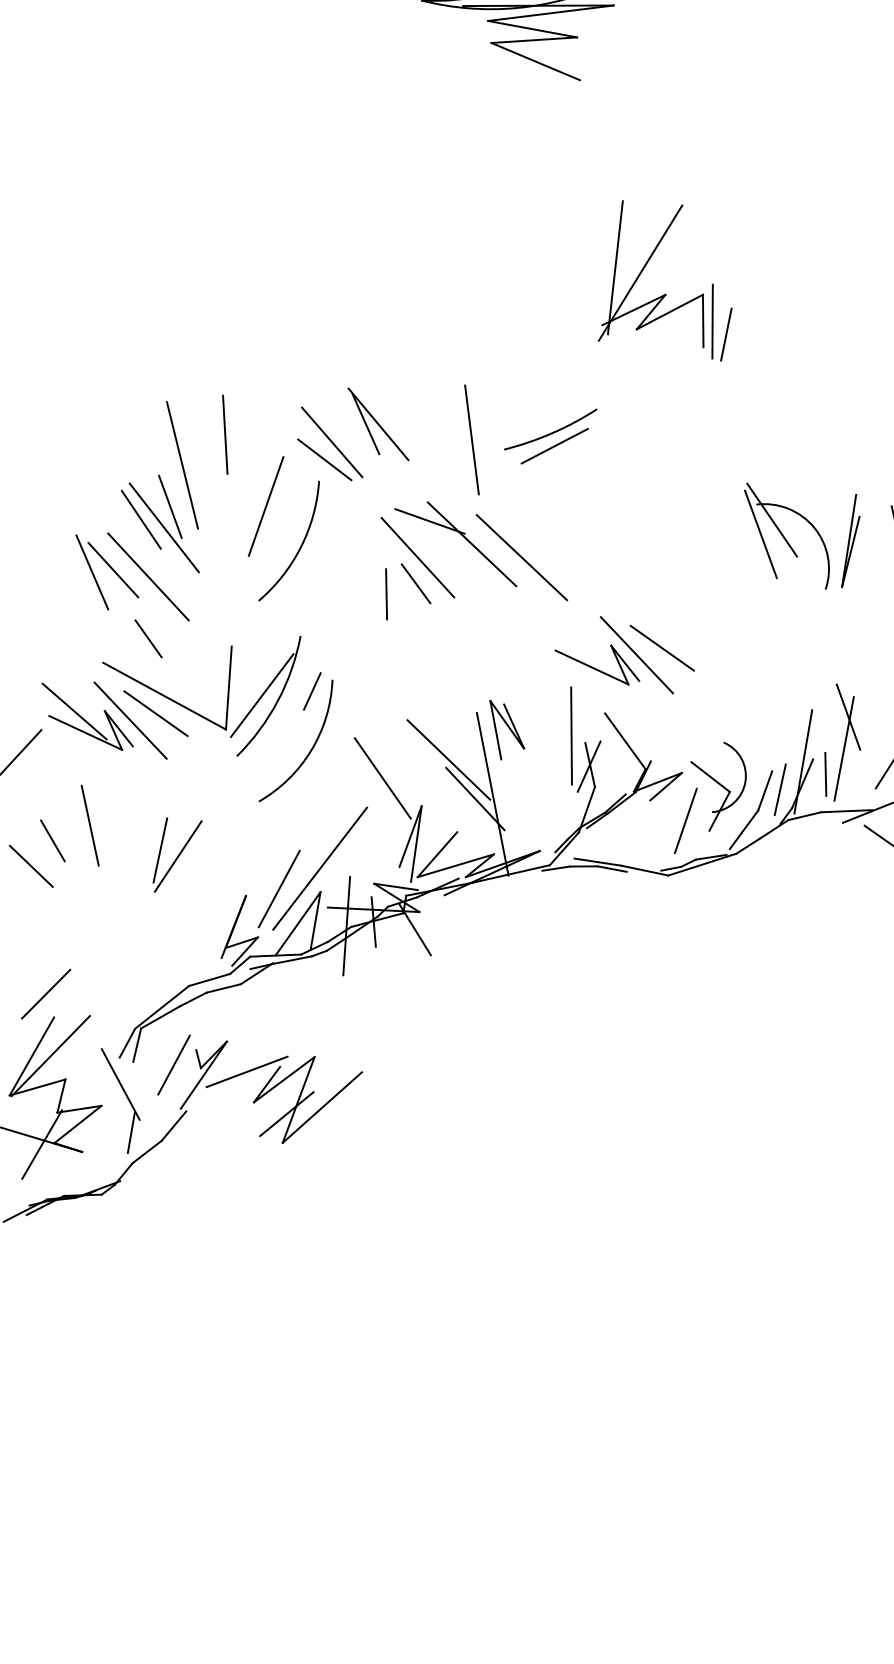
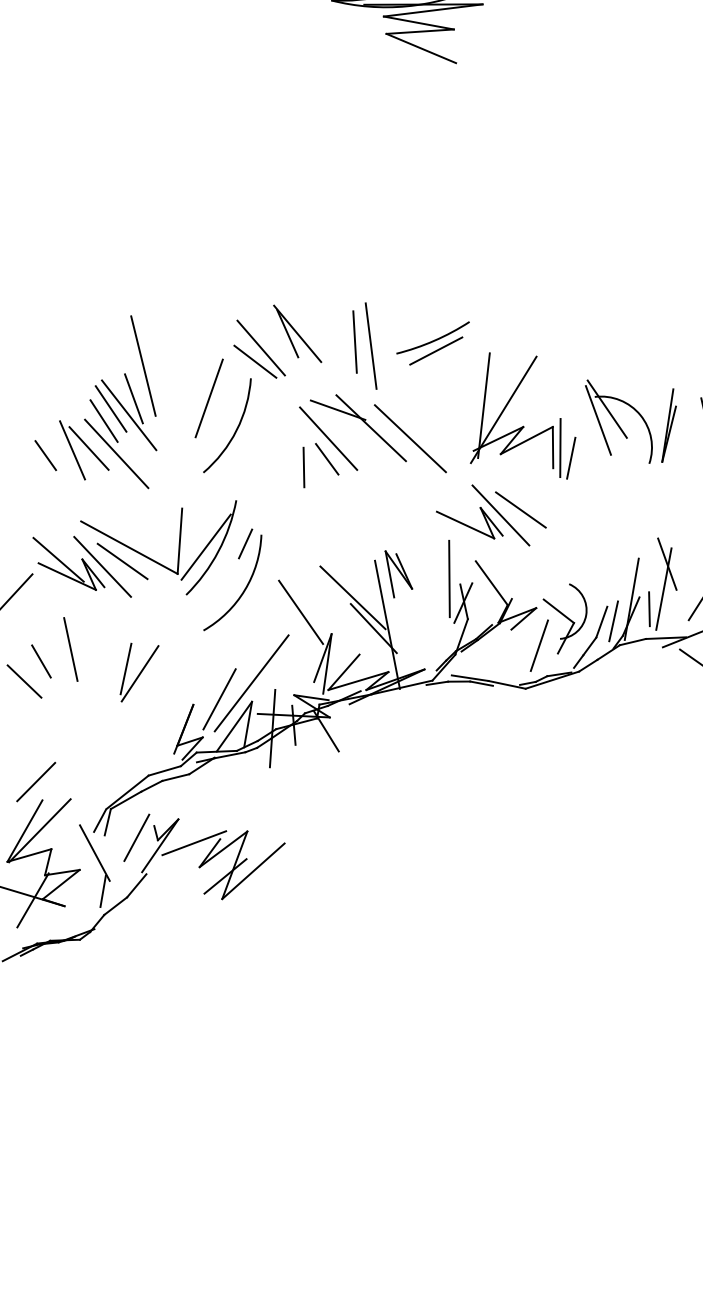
part: (665, 292) -> (523, 425), moved
line: (224, 434) -> (354, 341), moved
line: (131, 534) -> (103, 420), added
line: (148, 638) -> (45, 455), moved

